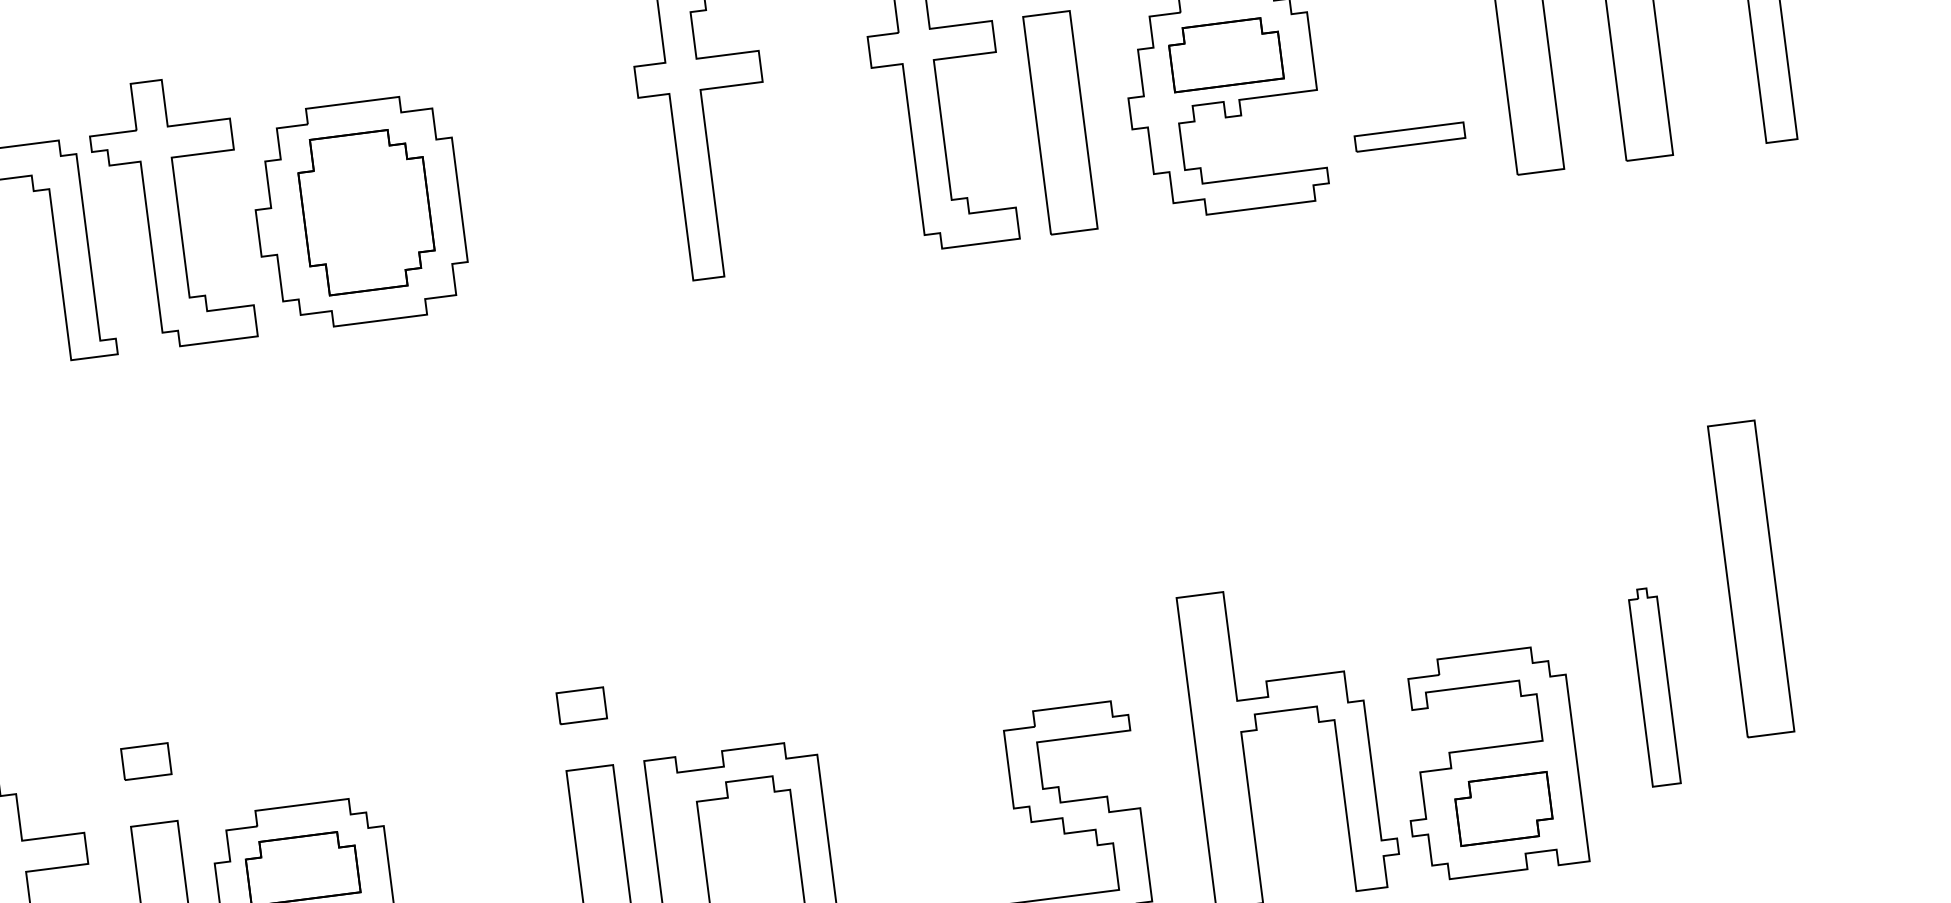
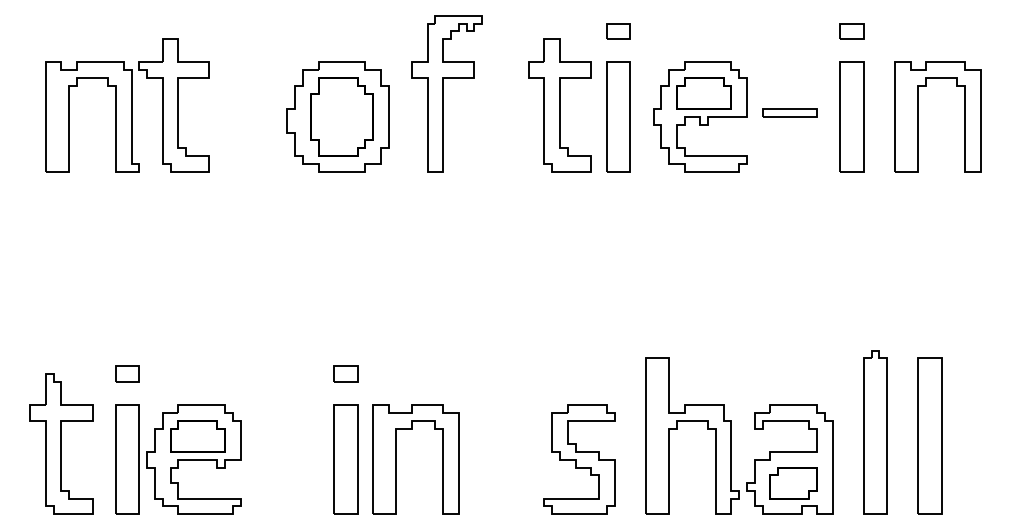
part: (1409, 136) -> (789, 112), moved
part: (357, 211) -> (337, 116), moved
part: (1749, 577) -> (929, 435), moved
part: (1654, 687) -> (875, 432), size x1.67

